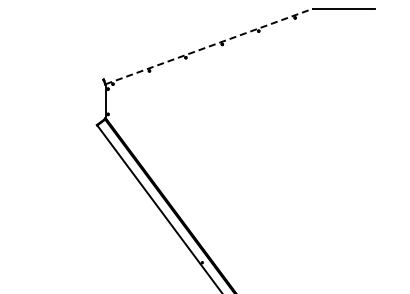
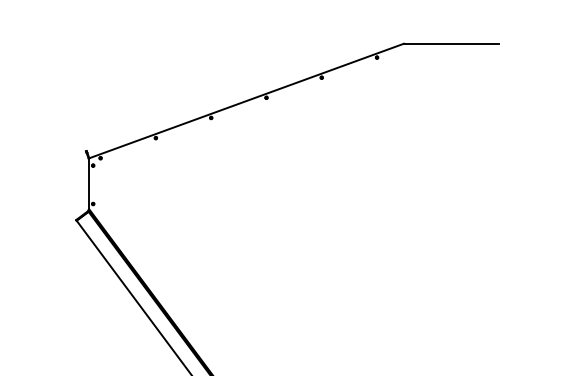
line: (209, 46) -> (246, 100), dashed -> solid

